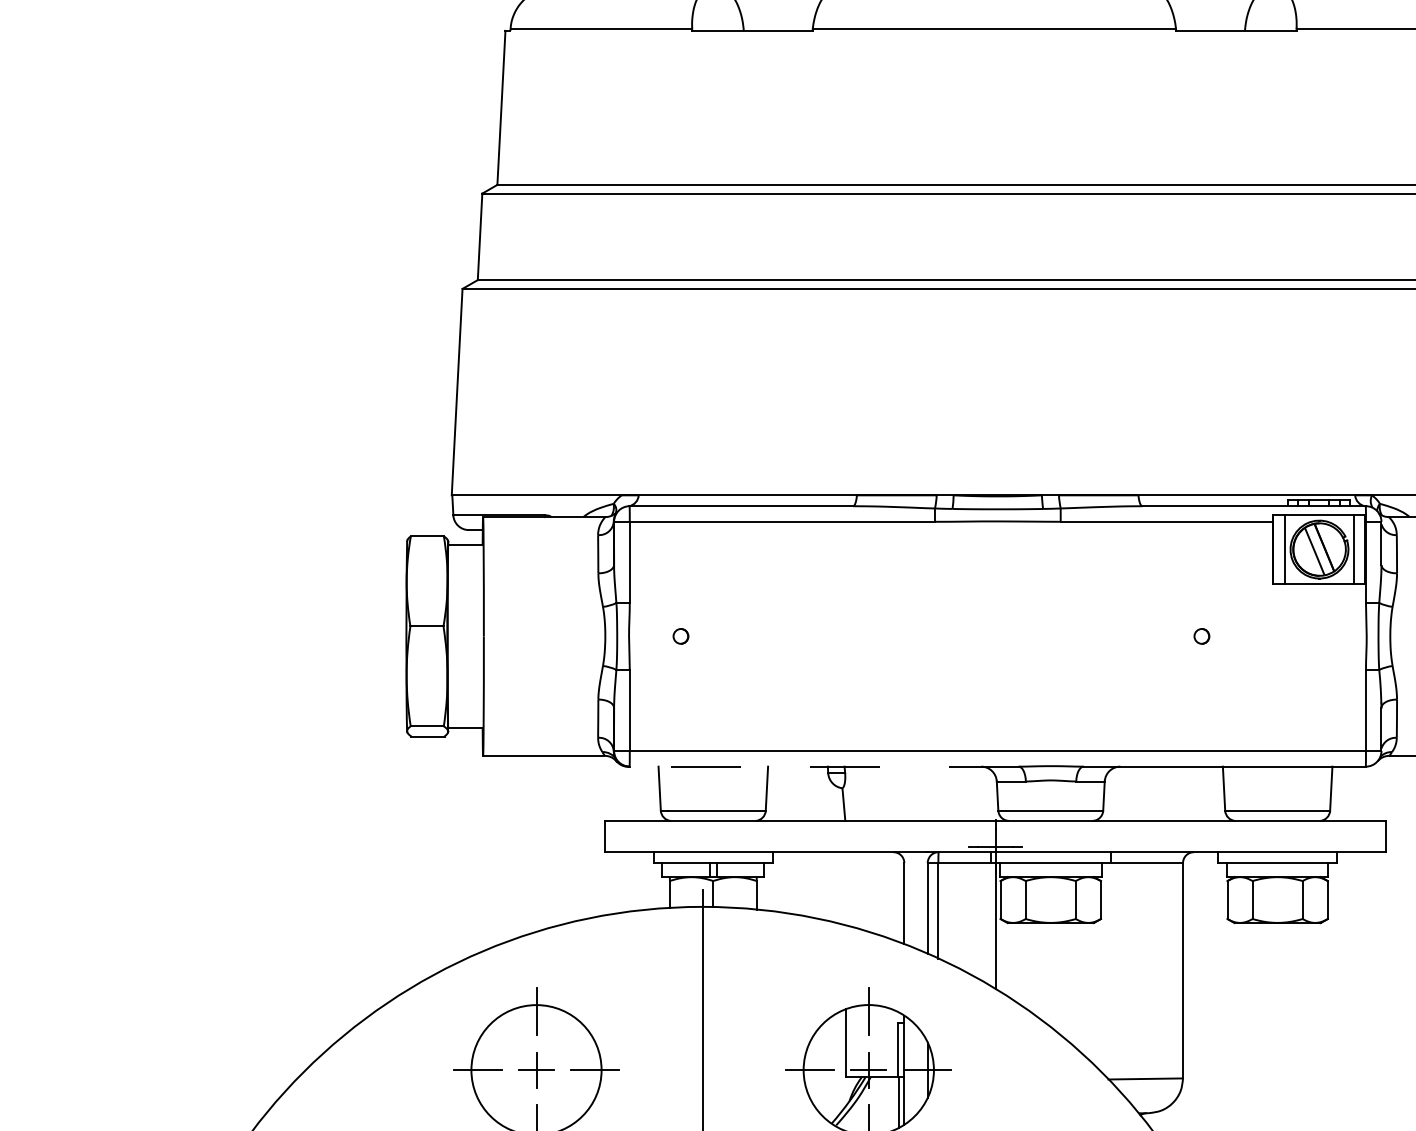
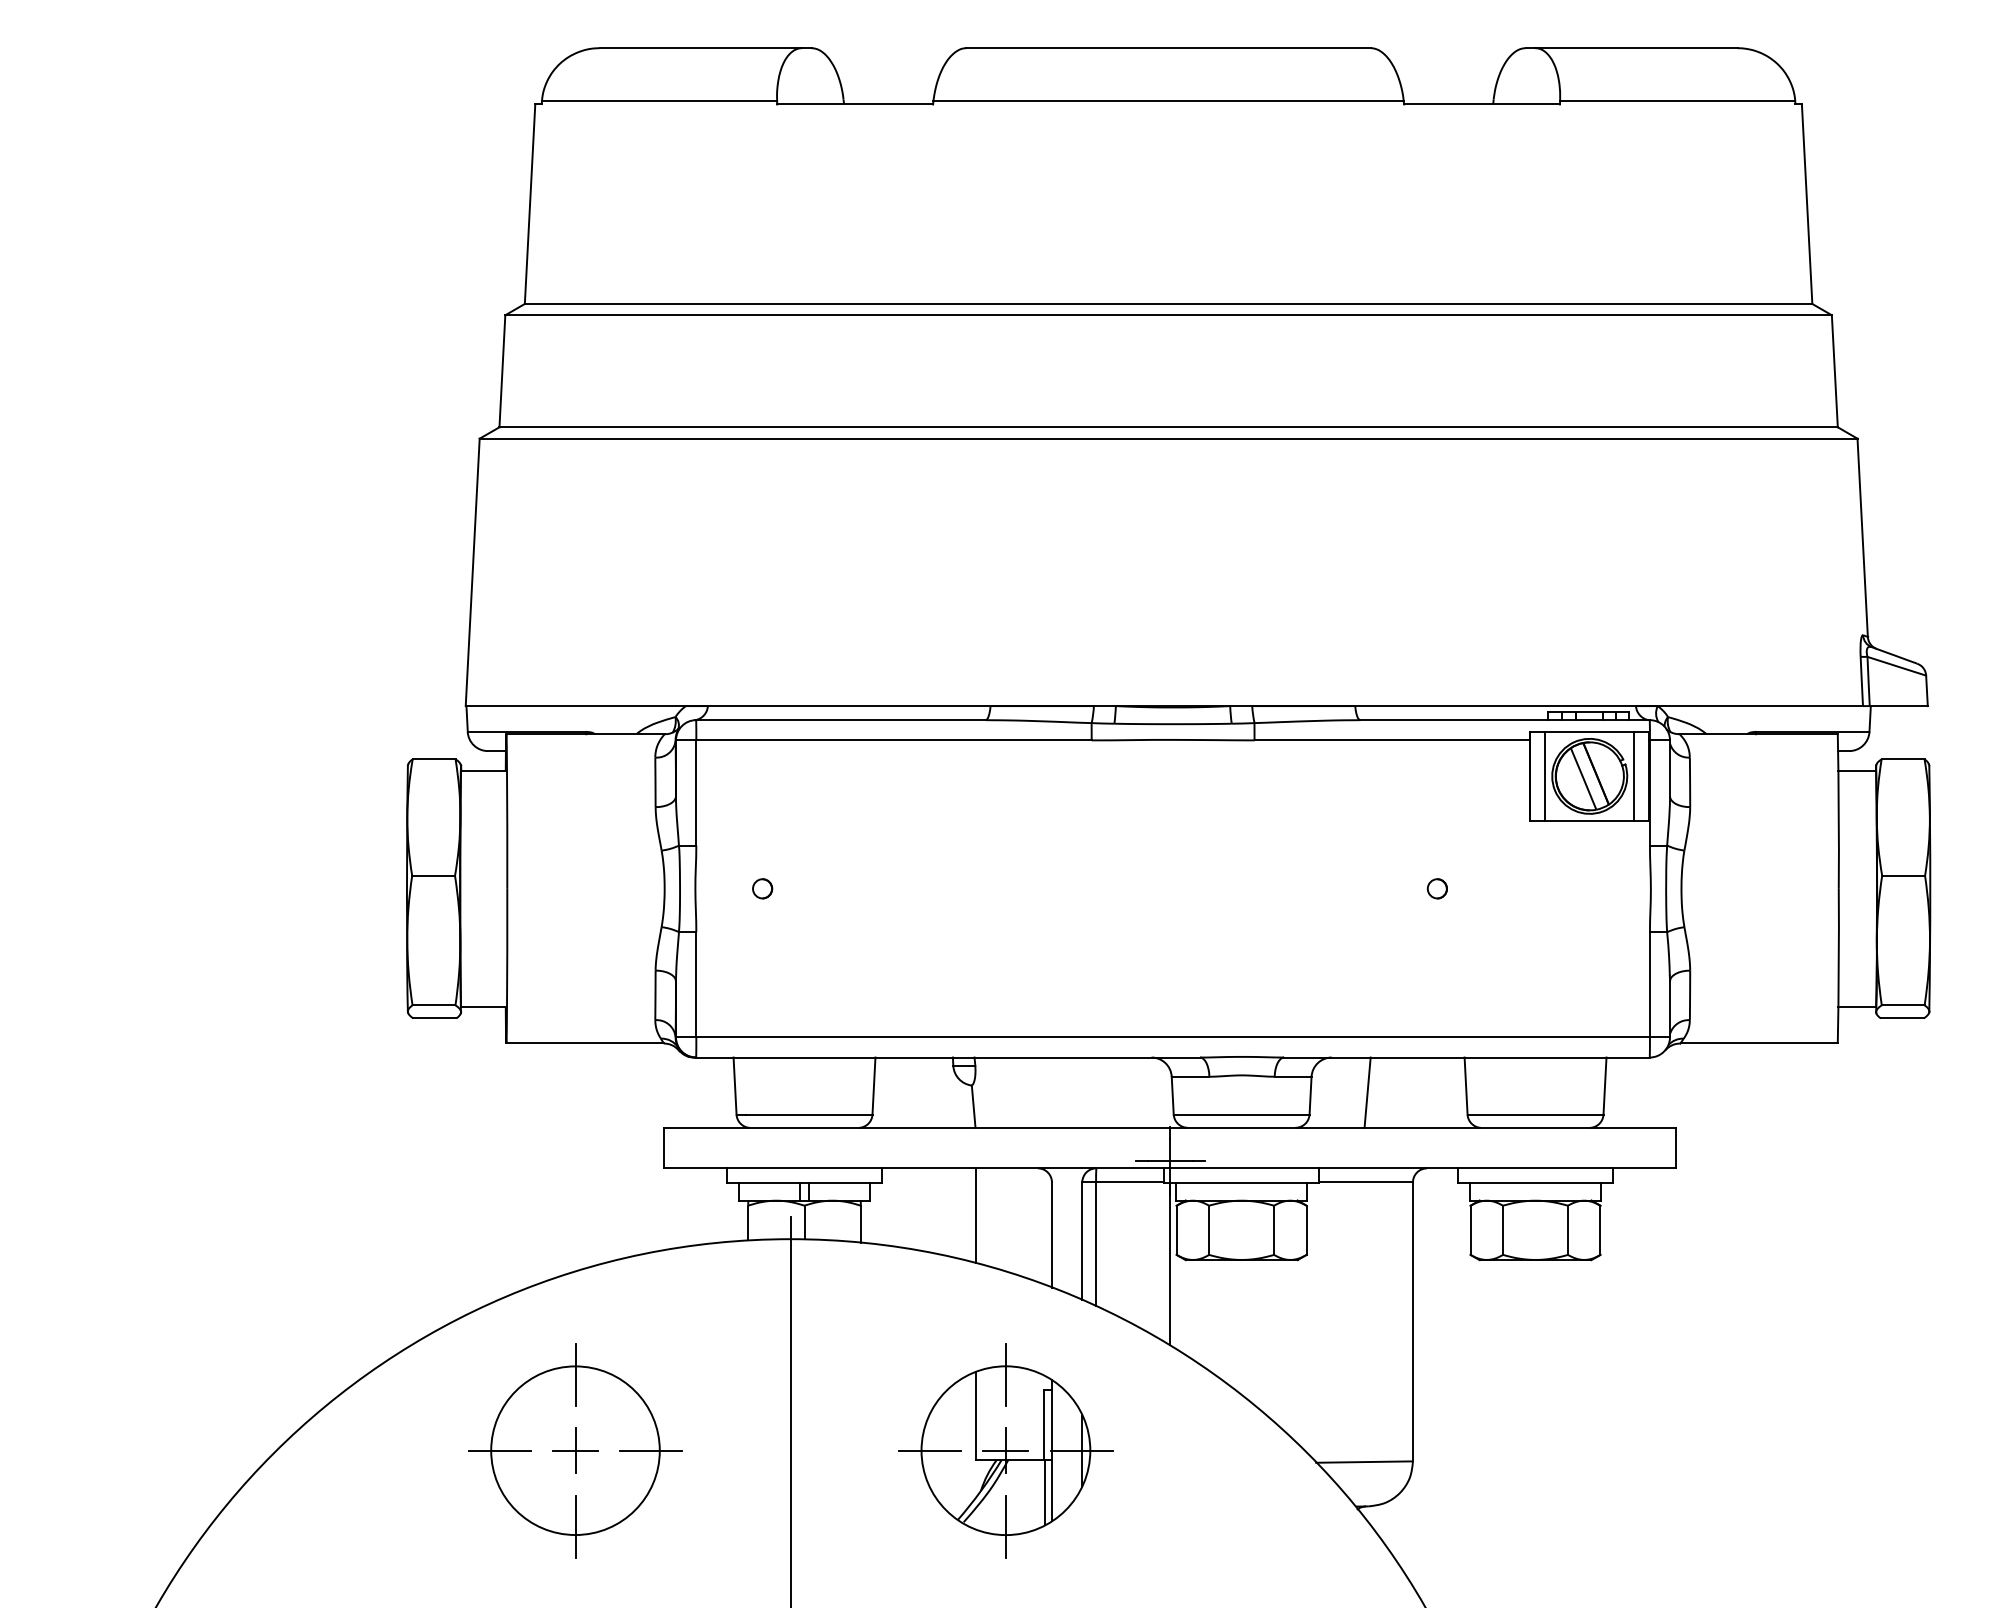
line: (824, 766) -> (948, 1057), dashed -> solid
line: (1147, 793) -> (1367, 1092), added
line: (846, 888) -> (976, 1215), added

